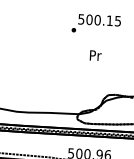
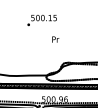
text: (95, 24) -> (41, 20), moved

